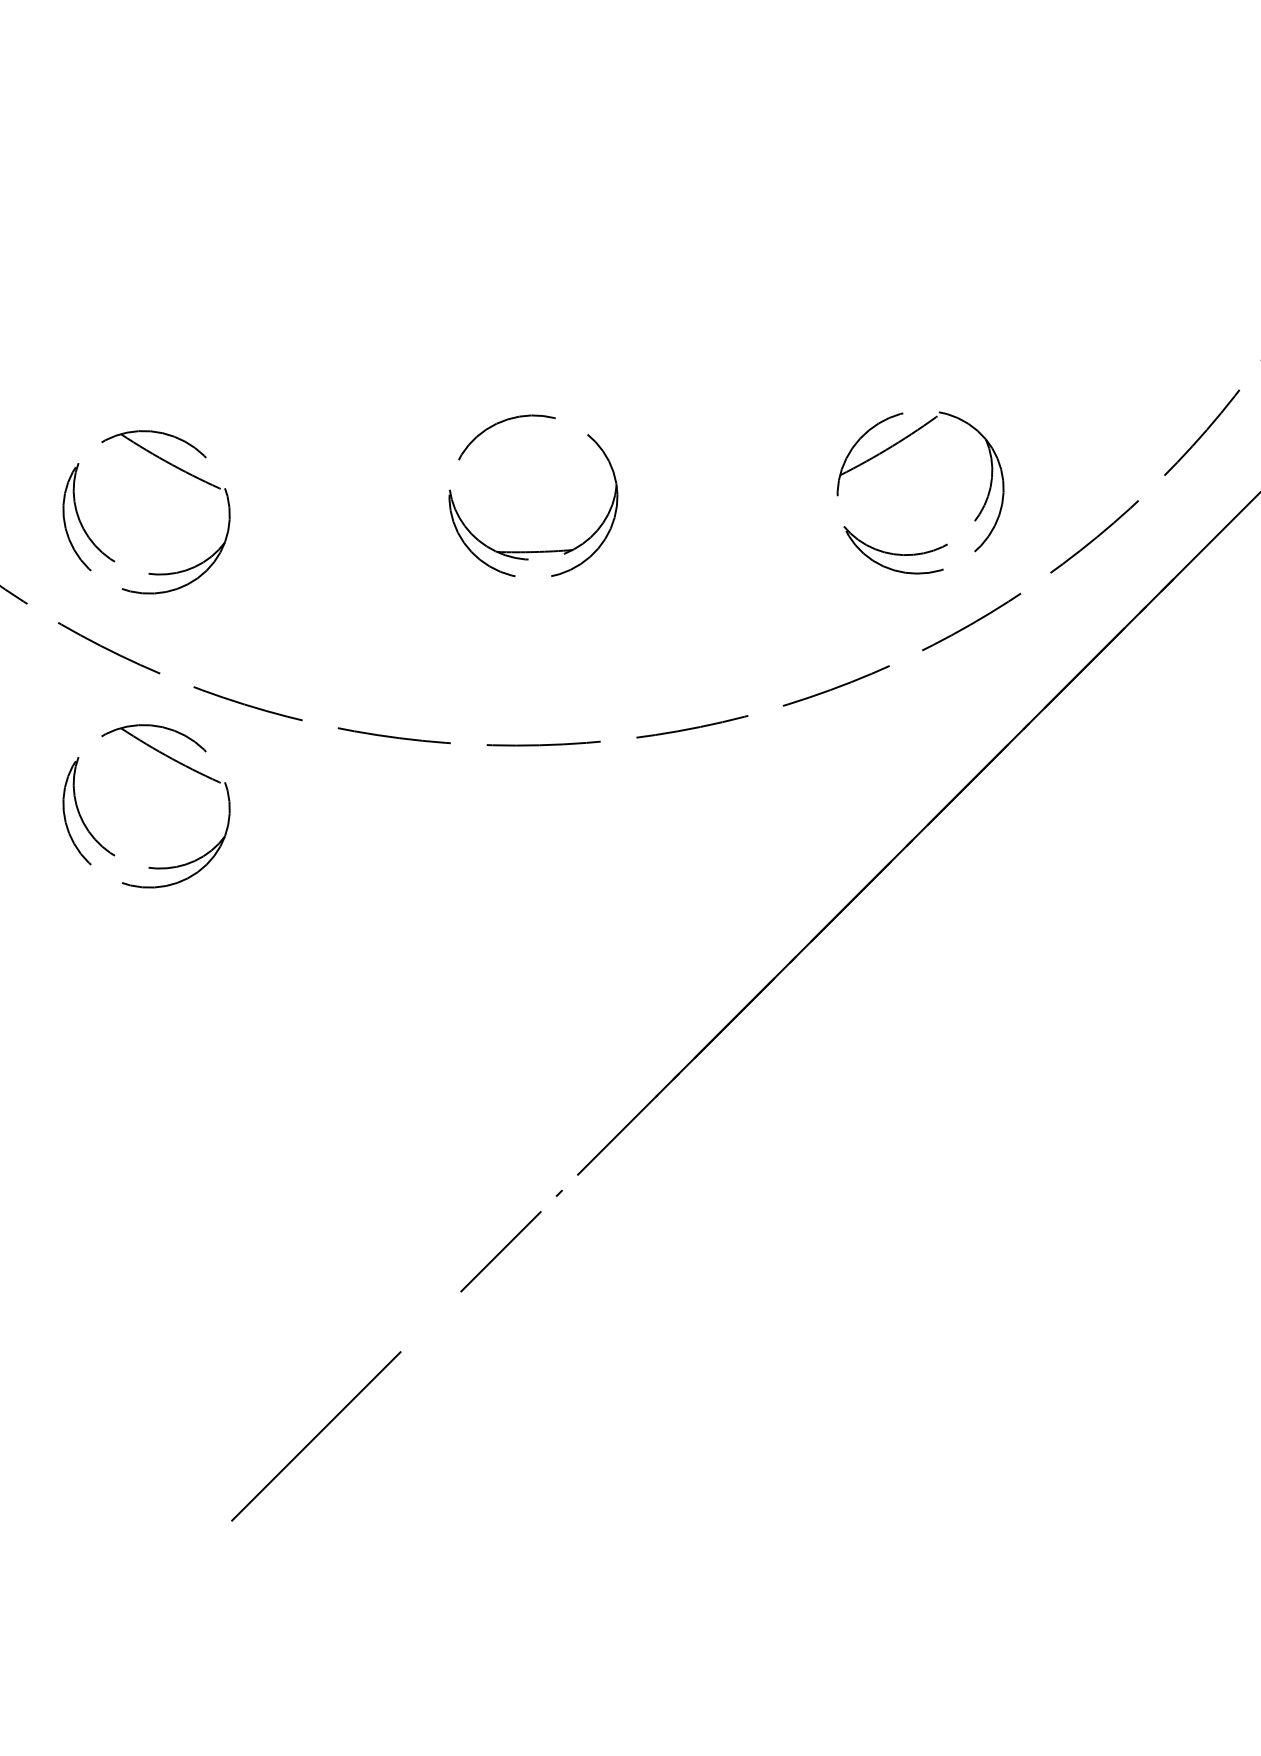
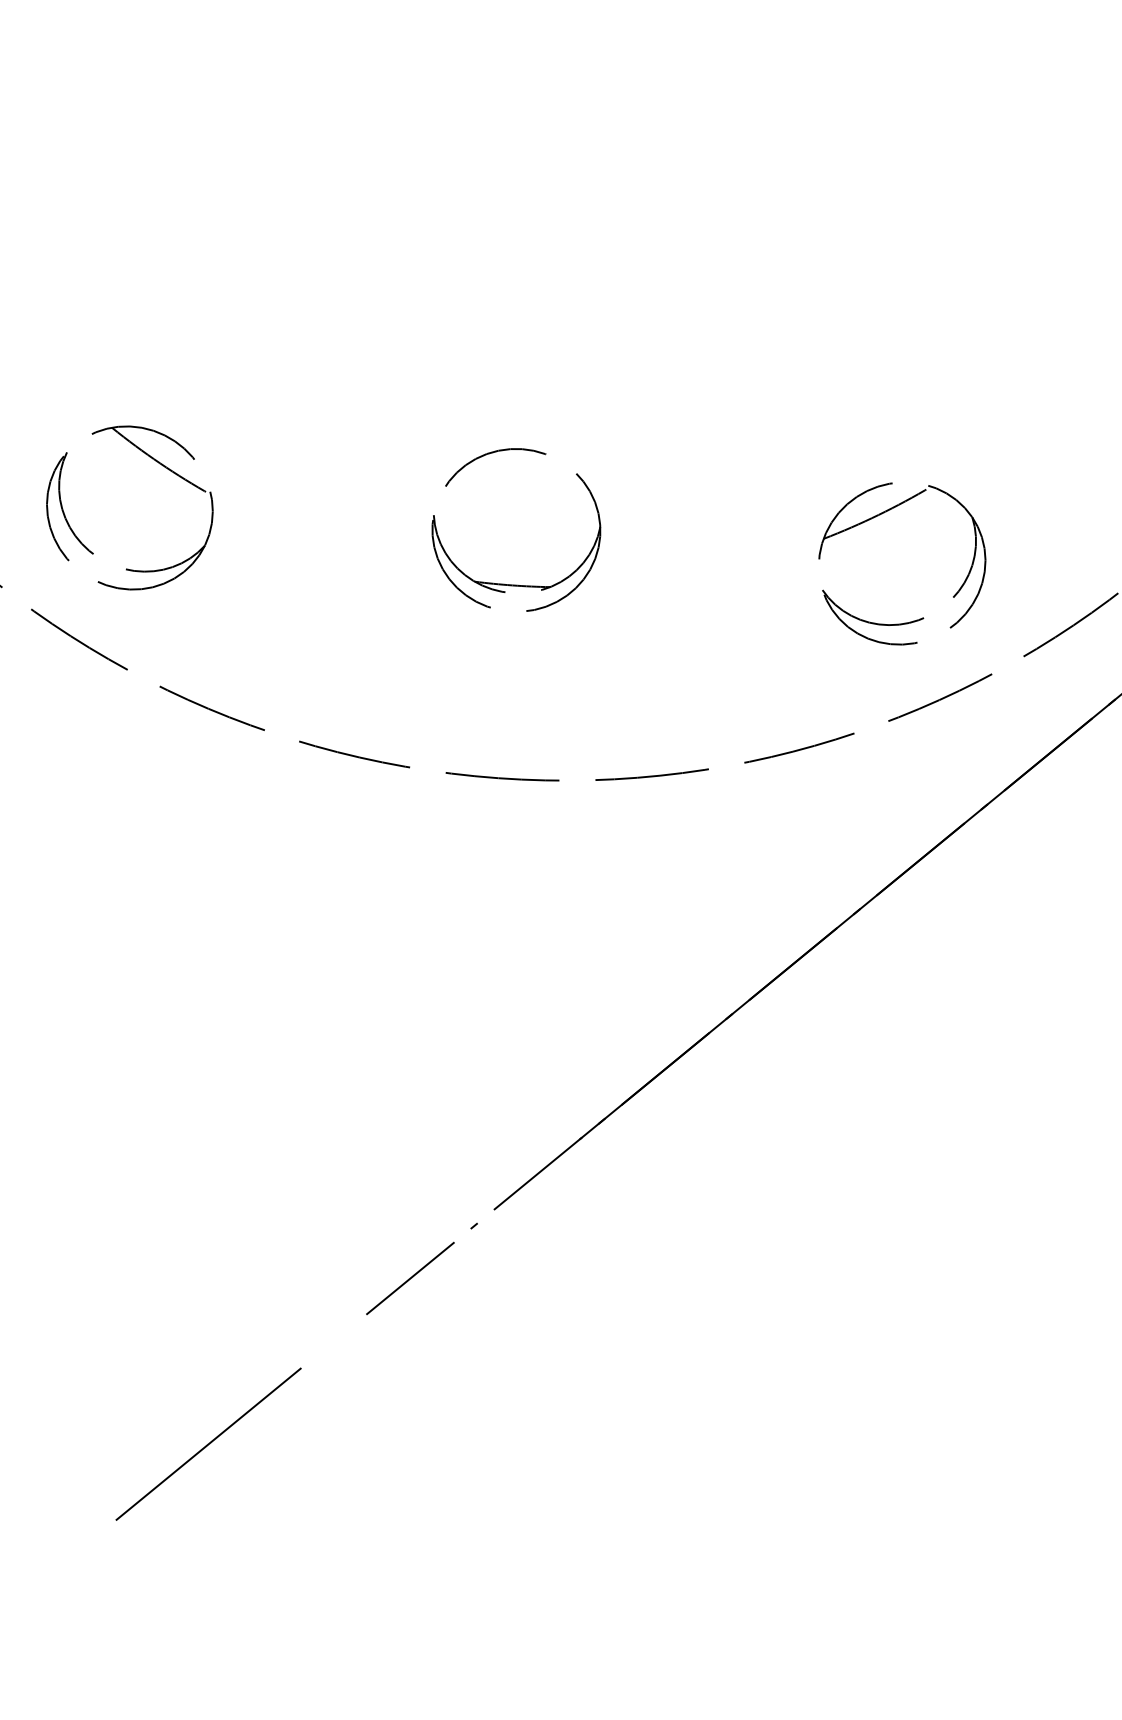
part: (172, 760) -> (131, 757), removed

